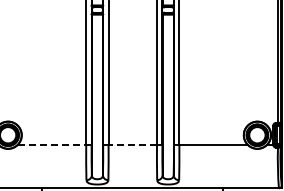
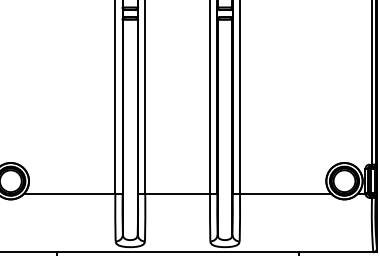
line: (52, 144) -> (70, 193), dashed -> solid
line: (132, 144) -> (177, 193), dashed -> solid

